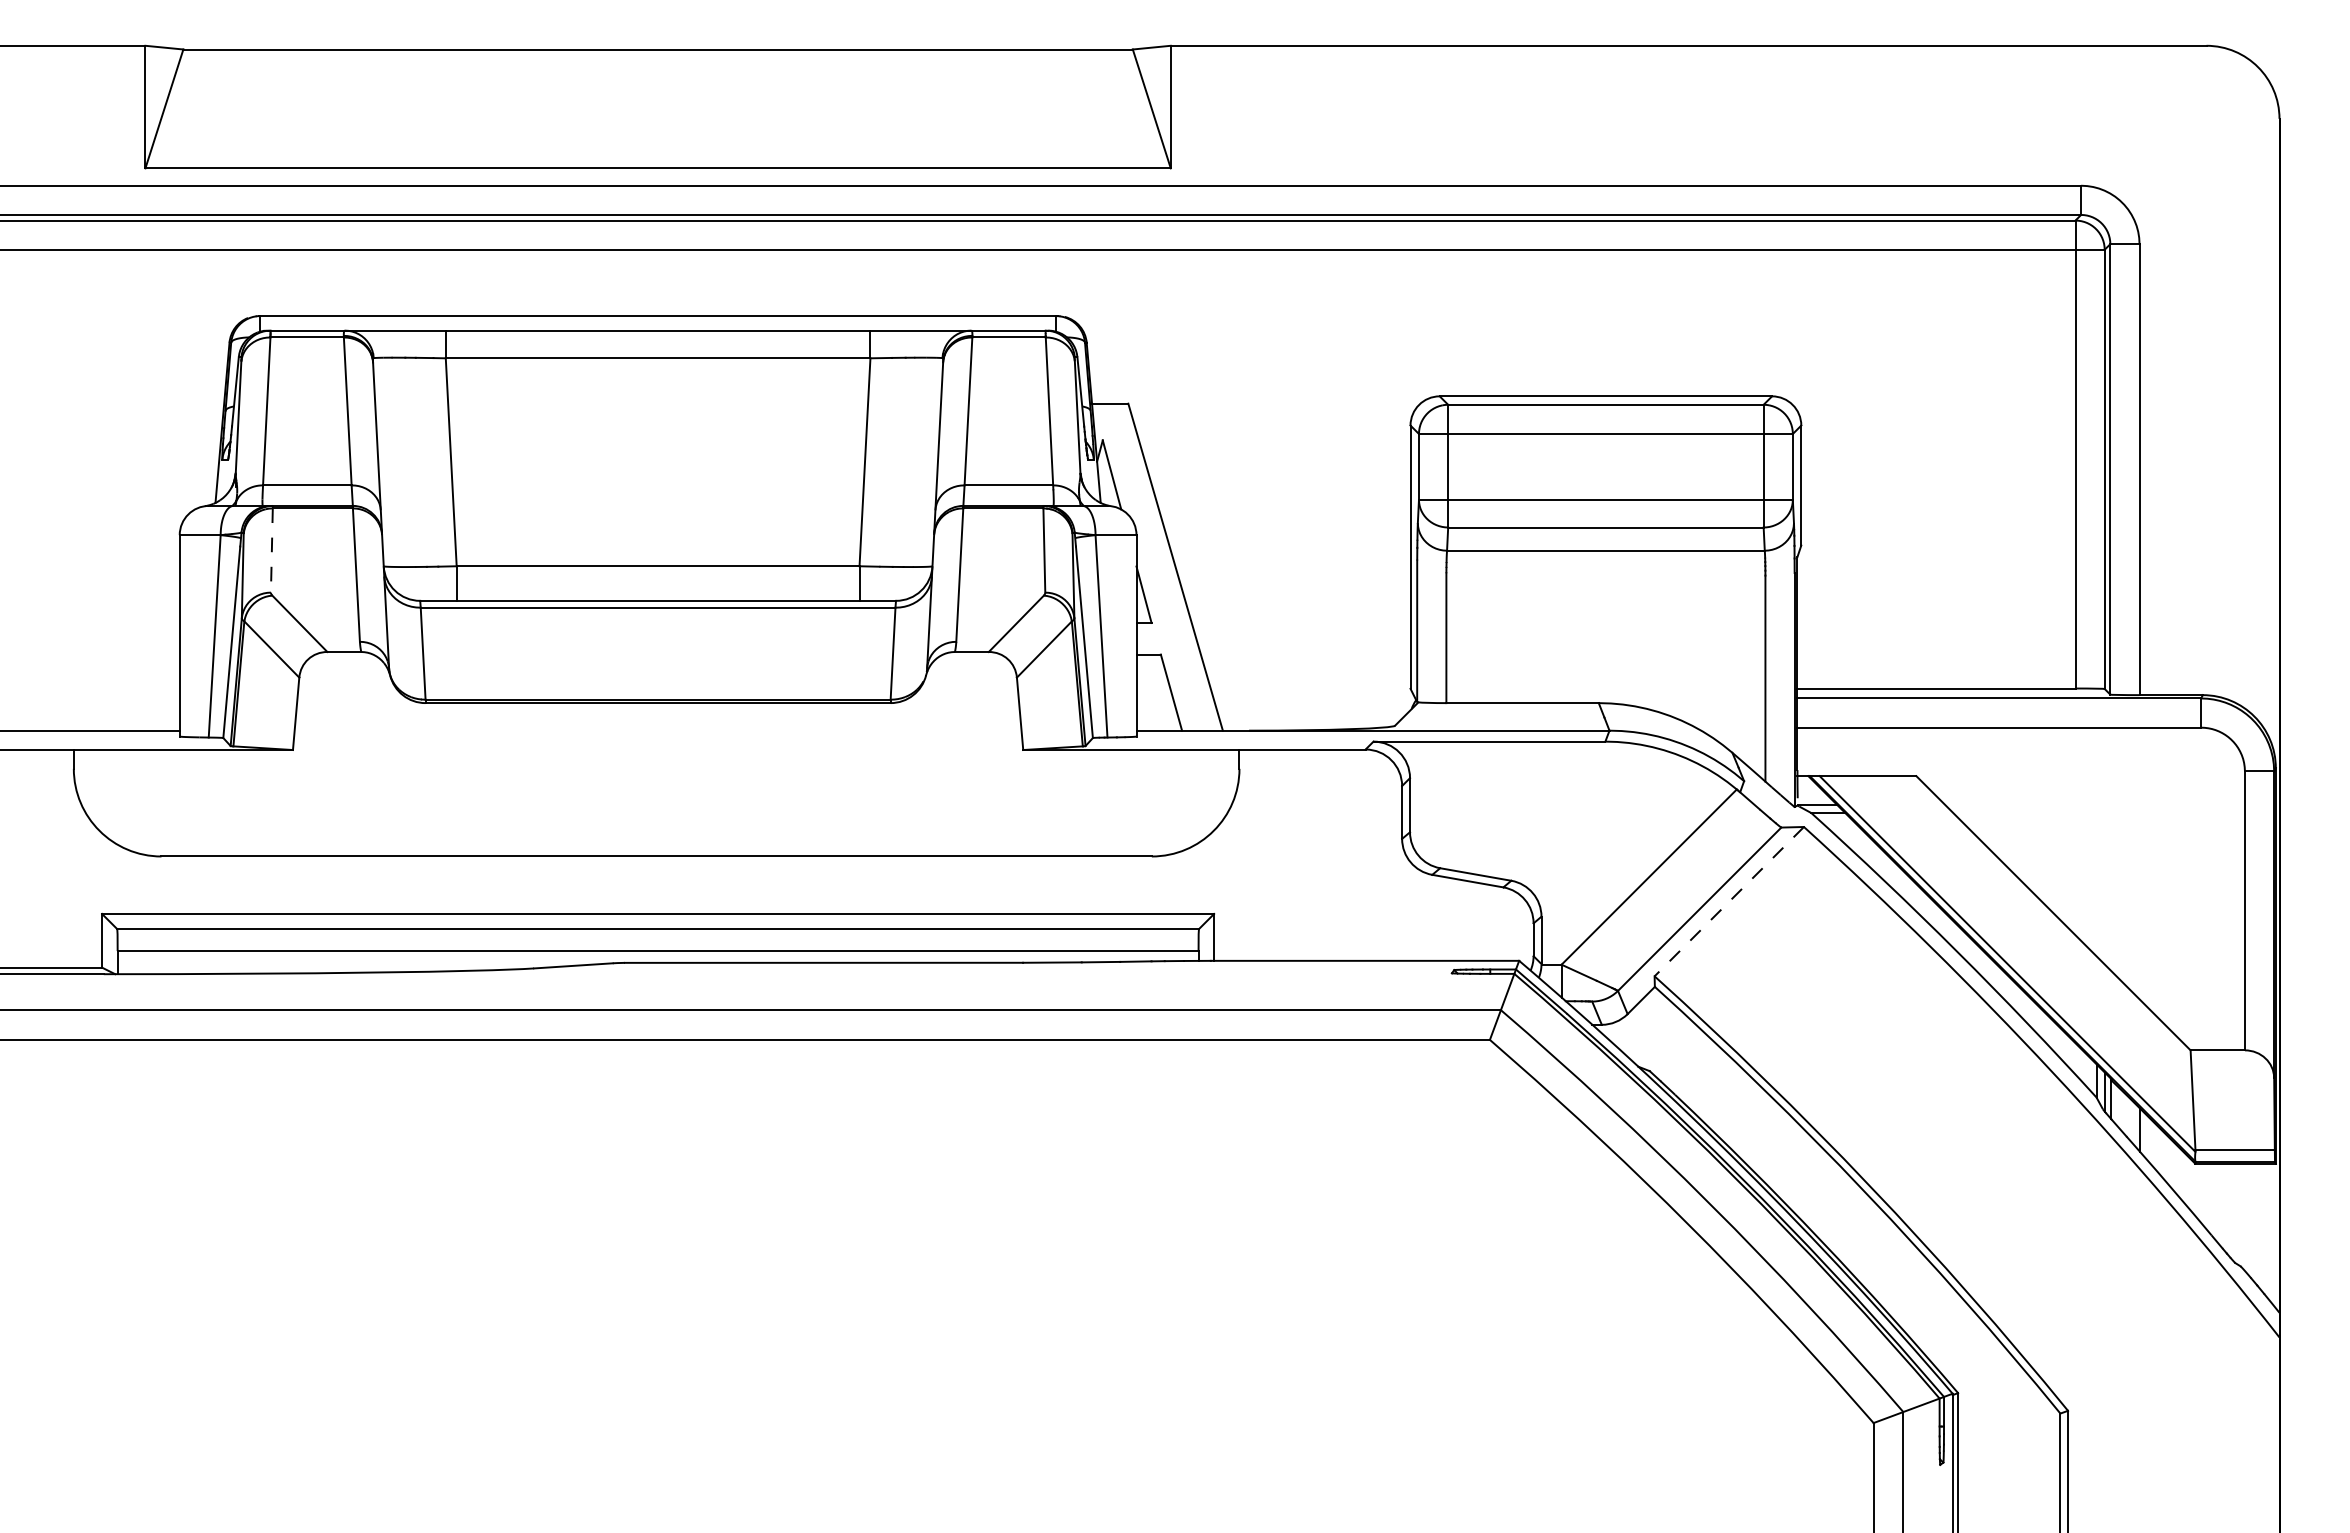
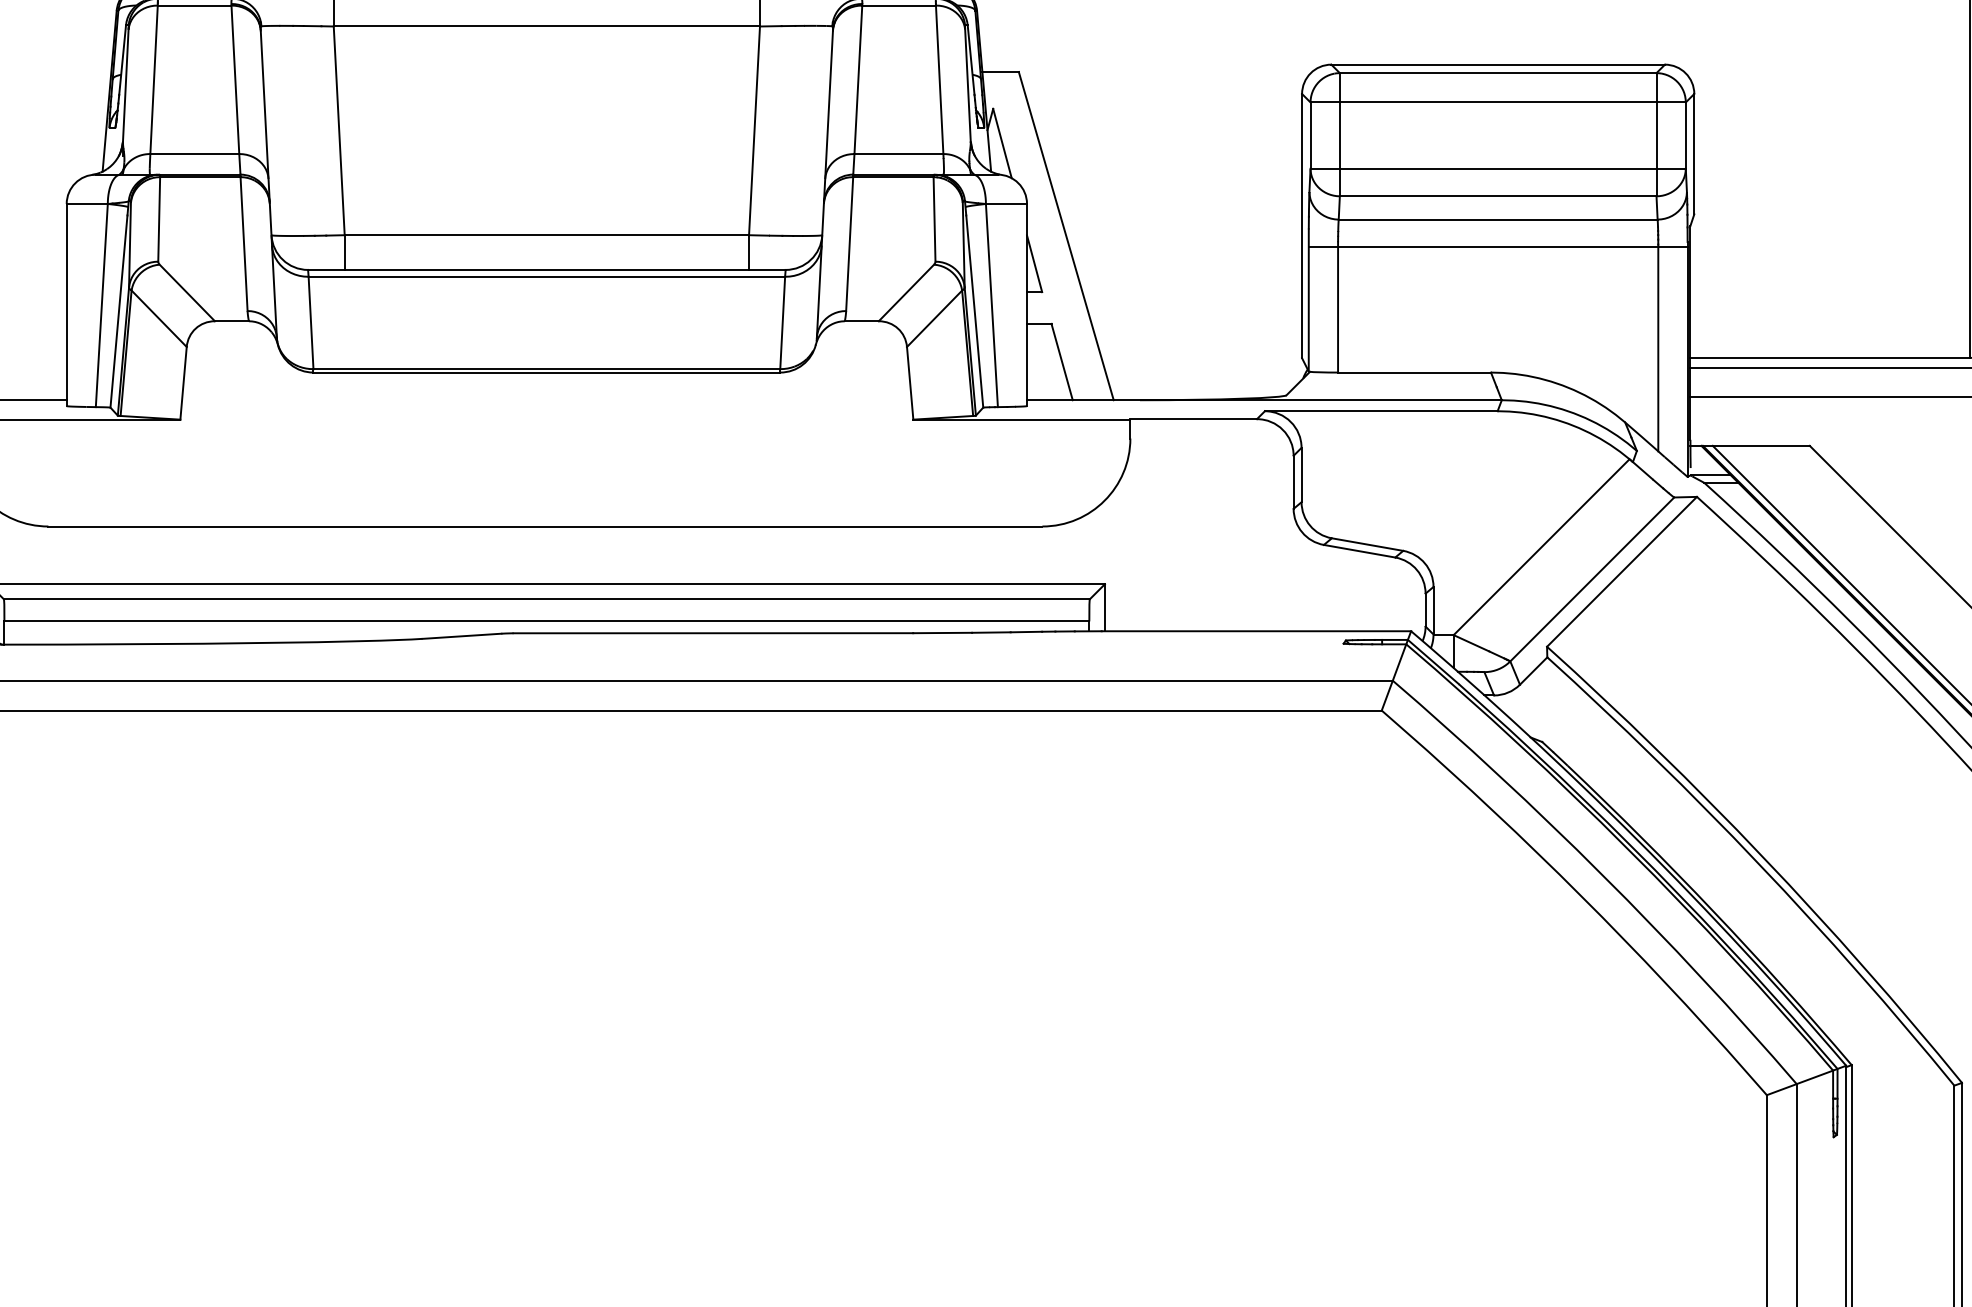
line: (271, 551) -> (158, 220), dashed -> solid
line: (1605, 578) -> (1497, 247), added
line: (1729, 901) -> (1622, 571), dashed -> solid

